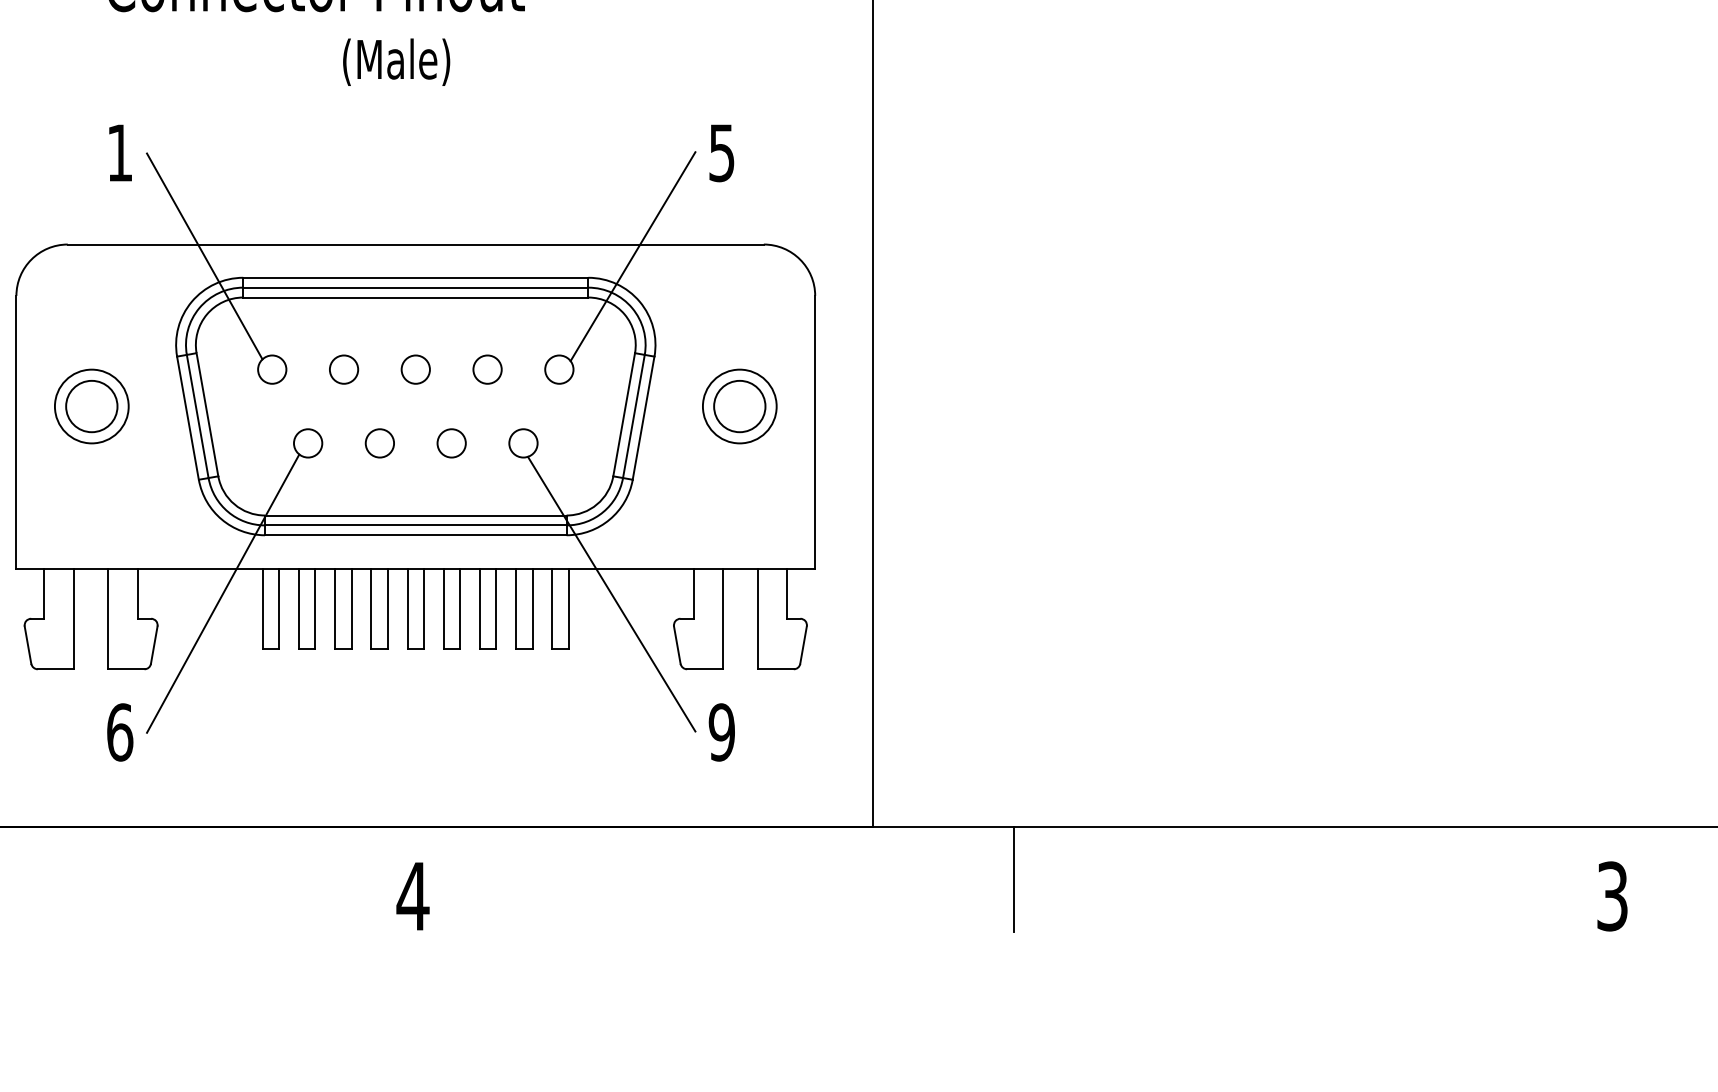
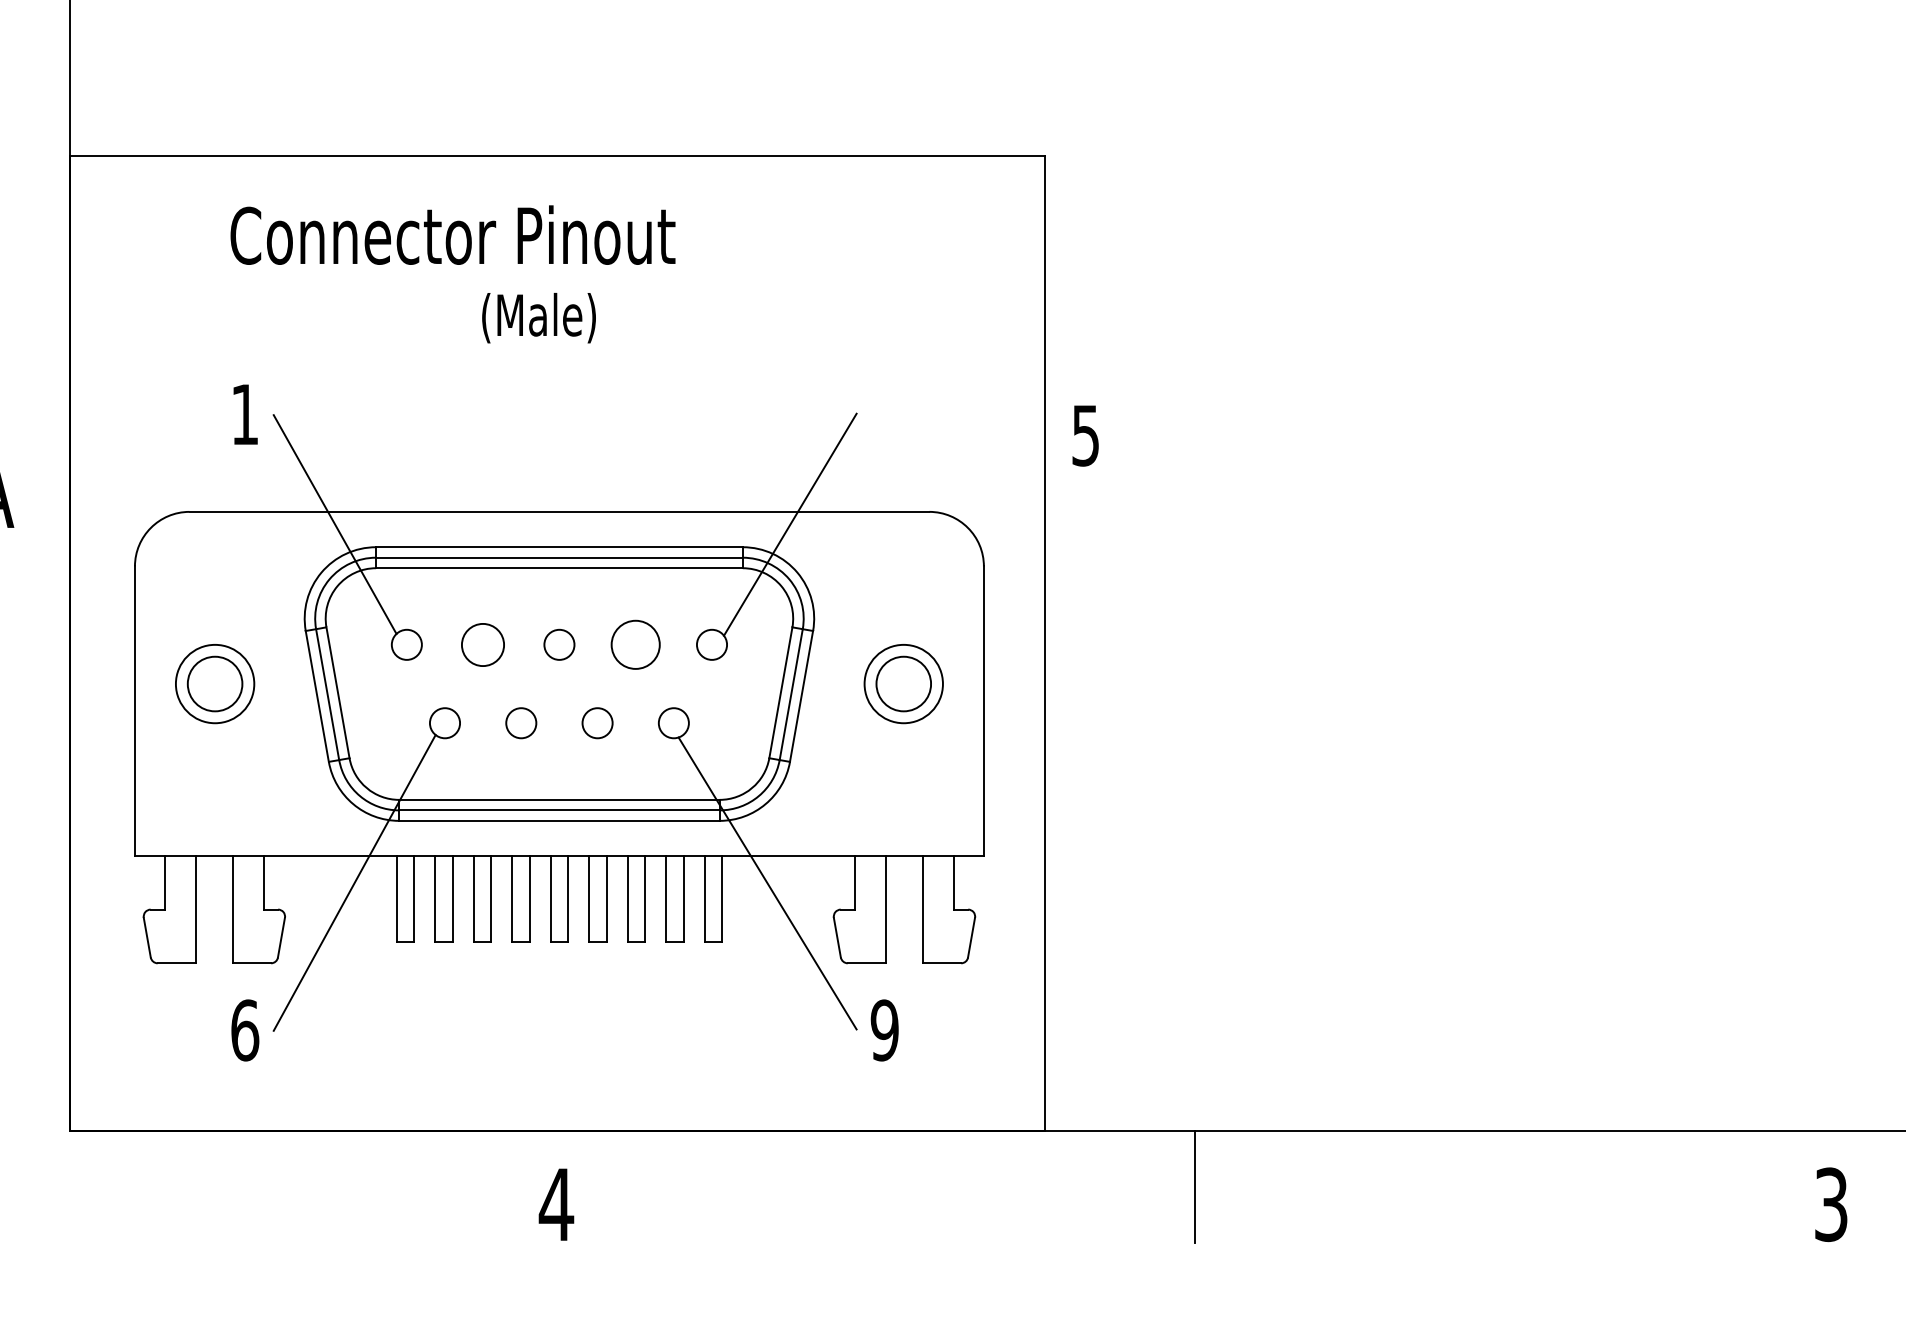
text: (721, 152) -> (1085, 435), moved
circle: (344, 369) -> (483, 644), size x1.4
circle: (487, 369) -> (635, 644), size x1.6

